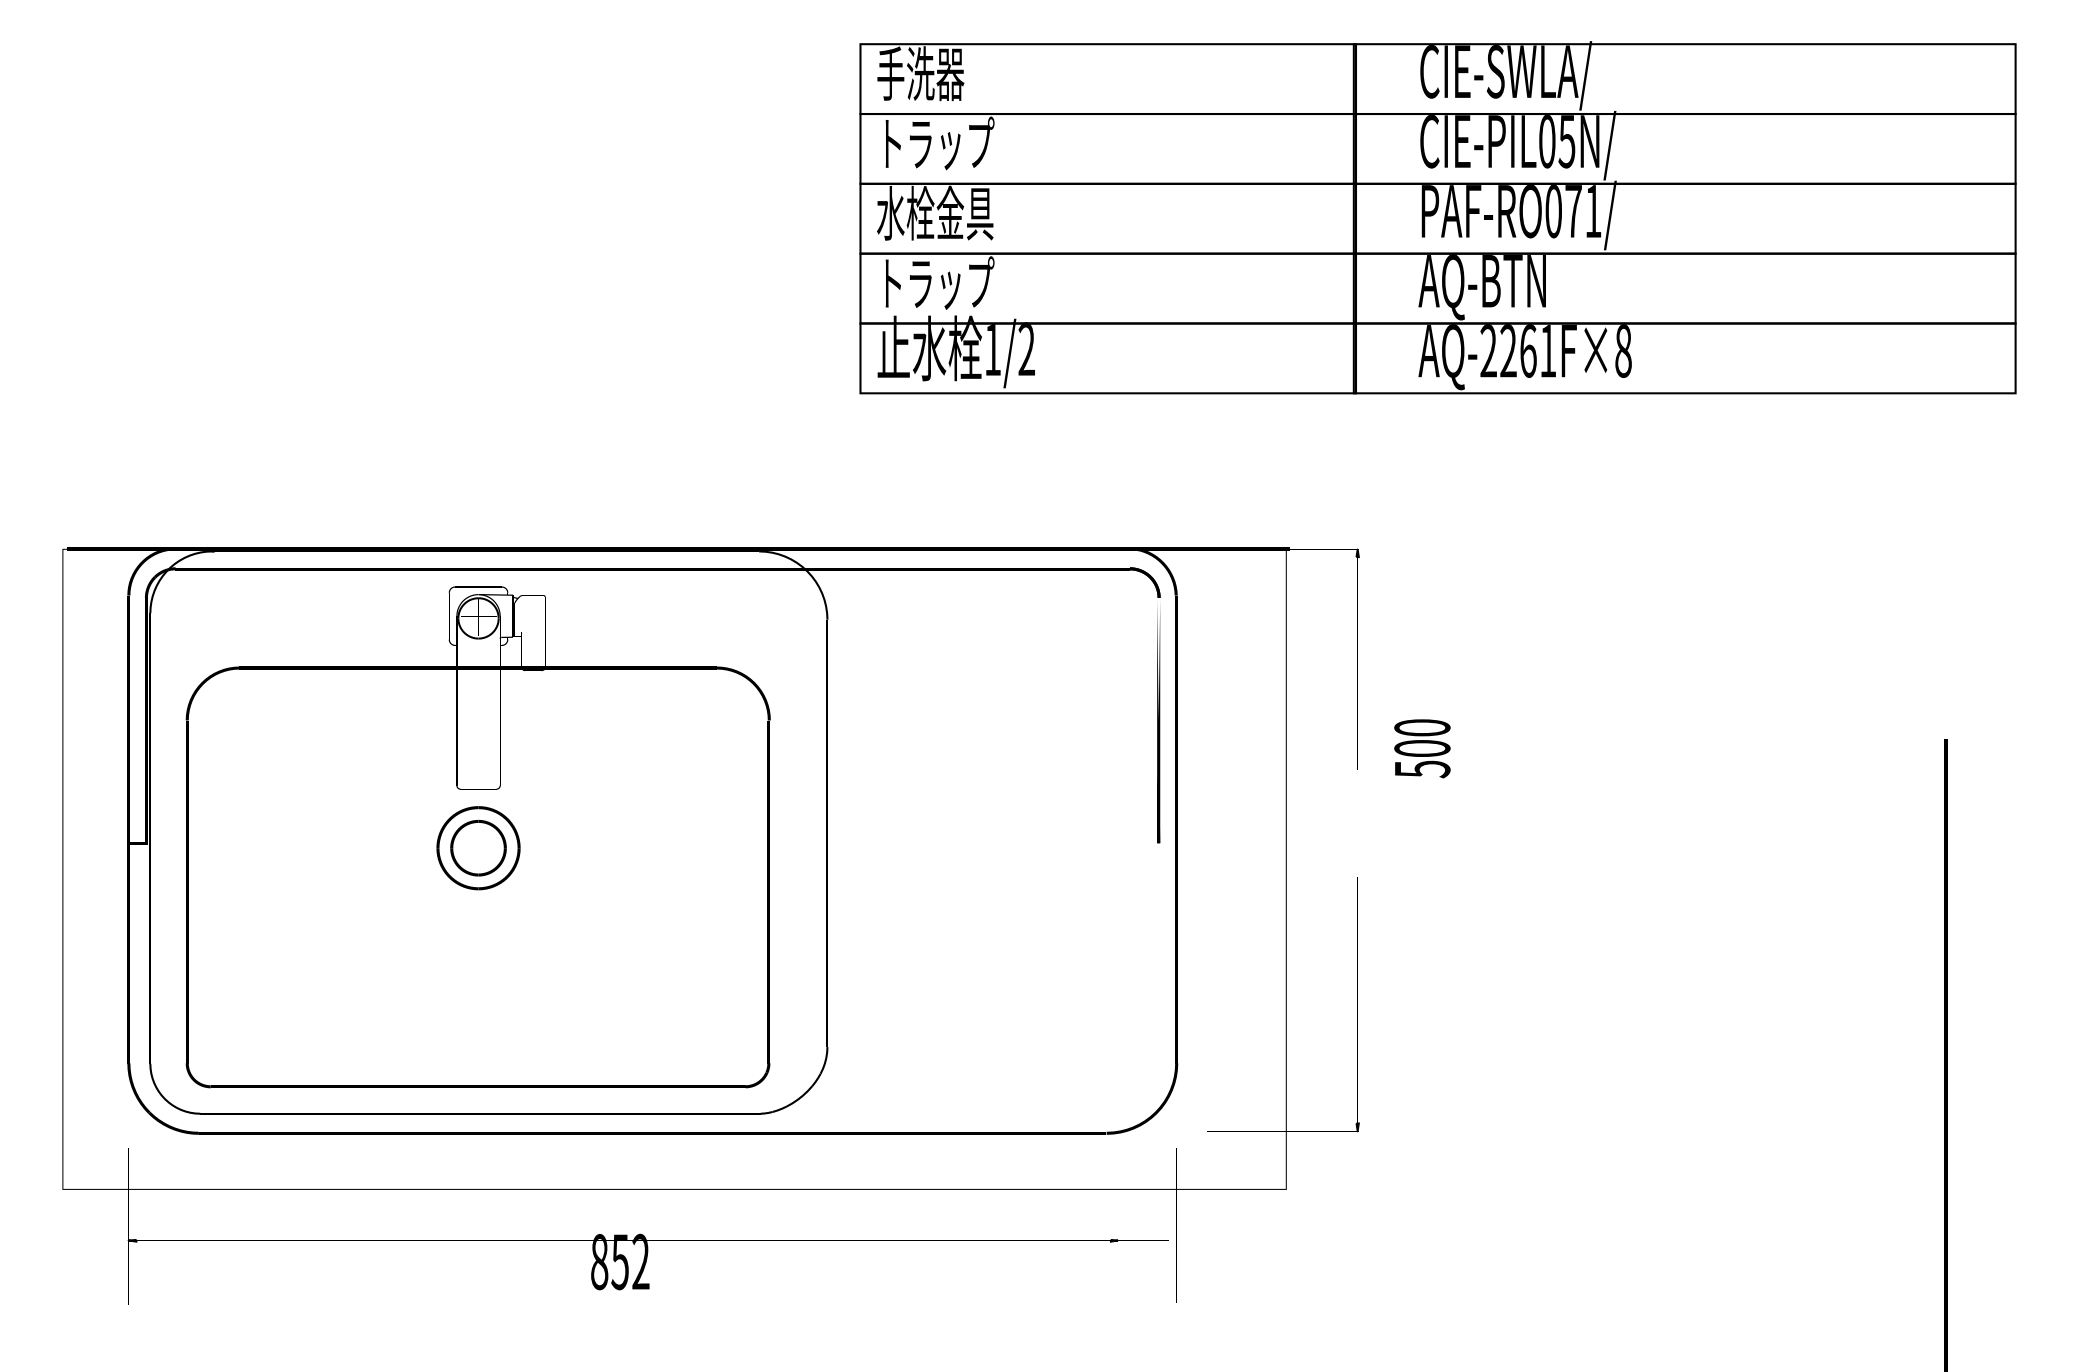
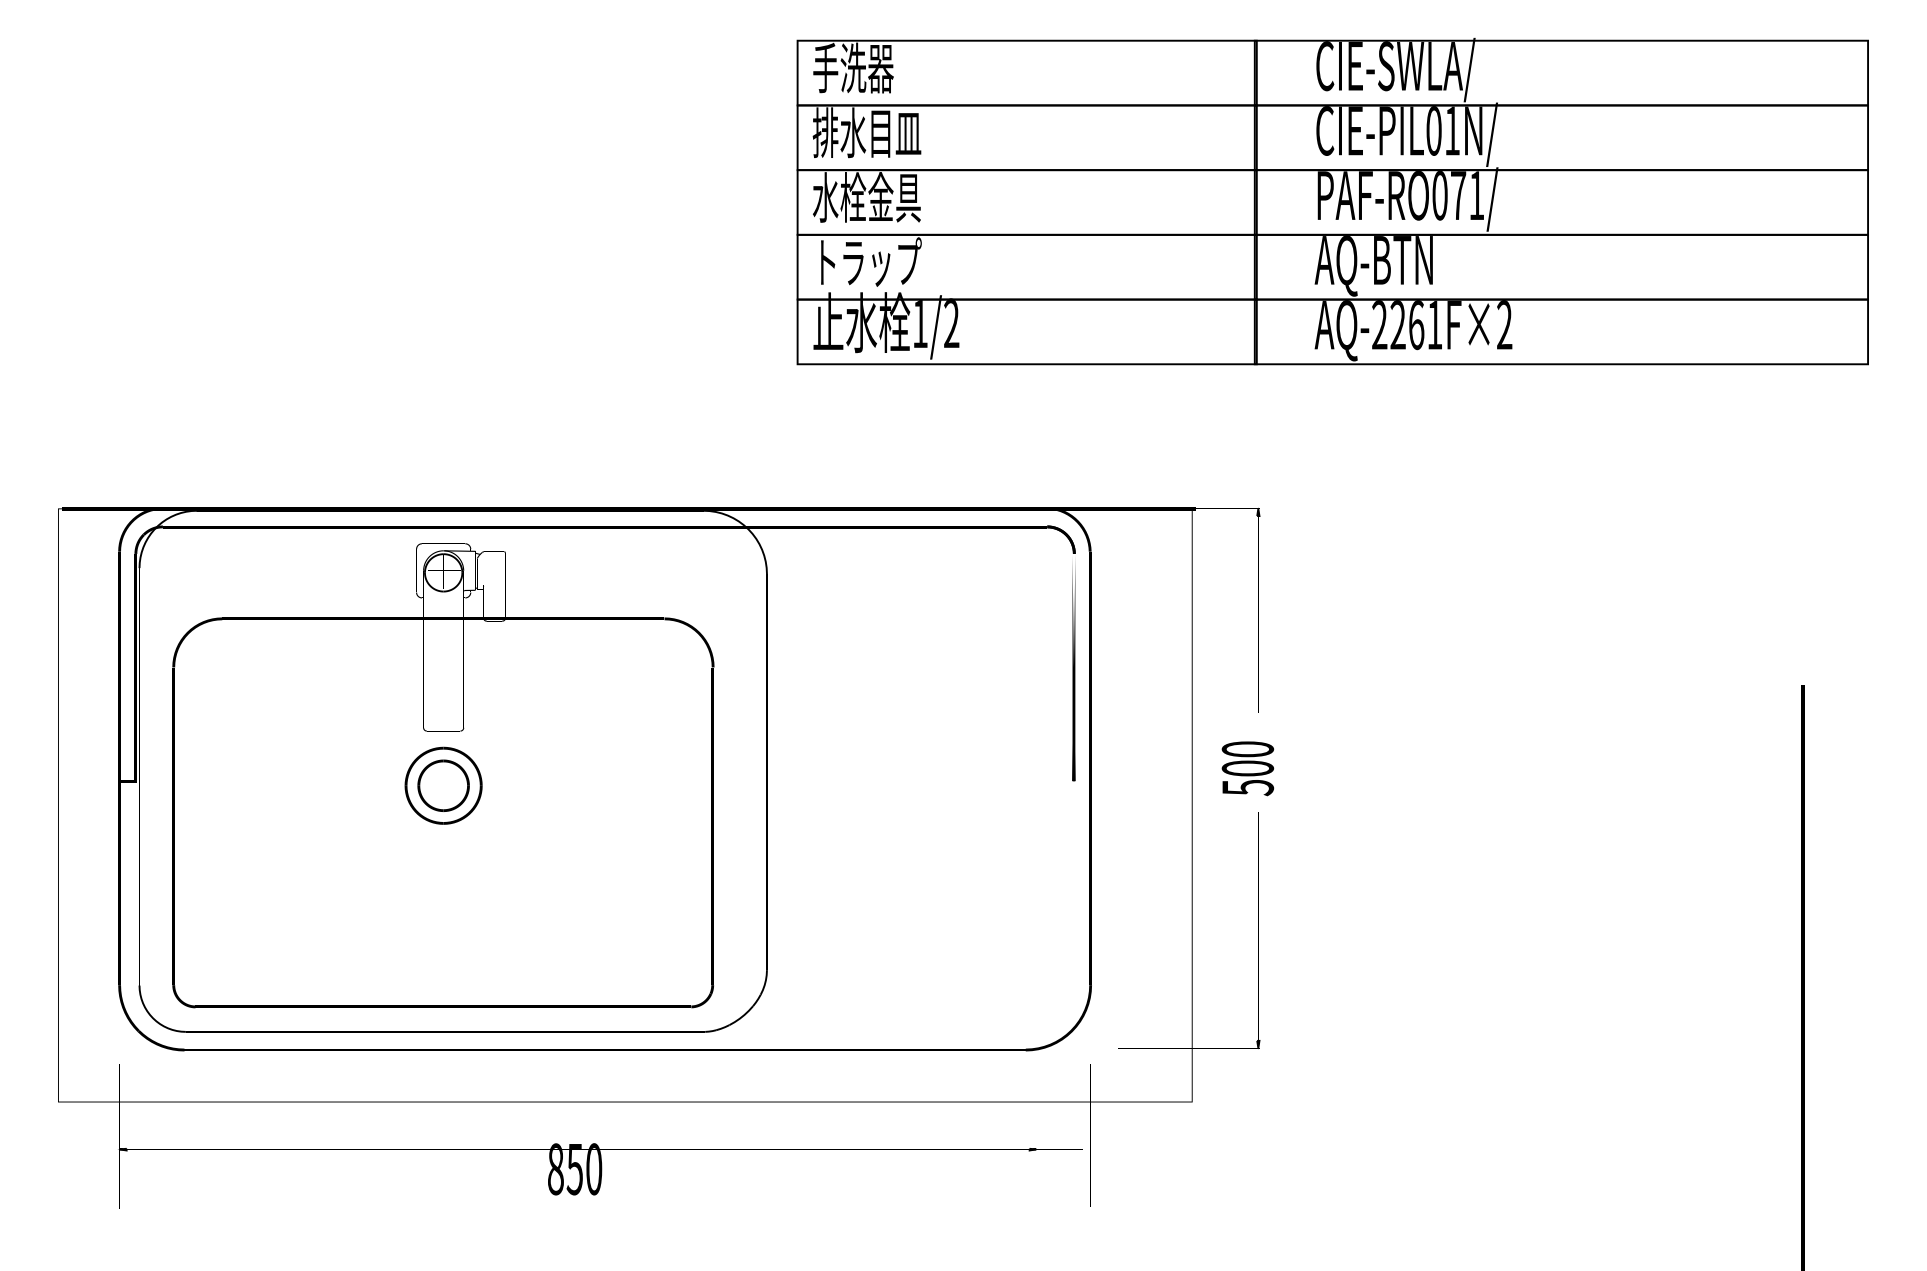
text: (1566, 141) -> (1451, 130), CIE-PIL05N/ -> CIE-PIL01N/
text: (935, 143) -> (867, 132), トラップ -> 排水目皿
text: (1623, 350) -> (1504, 324), AQ-2261F×8 -> AQ-2261F×2
text: (1422, 748) -> (1247, 768), moved
text: (640, 1261) -> (593, 1168), 852 -> 850

